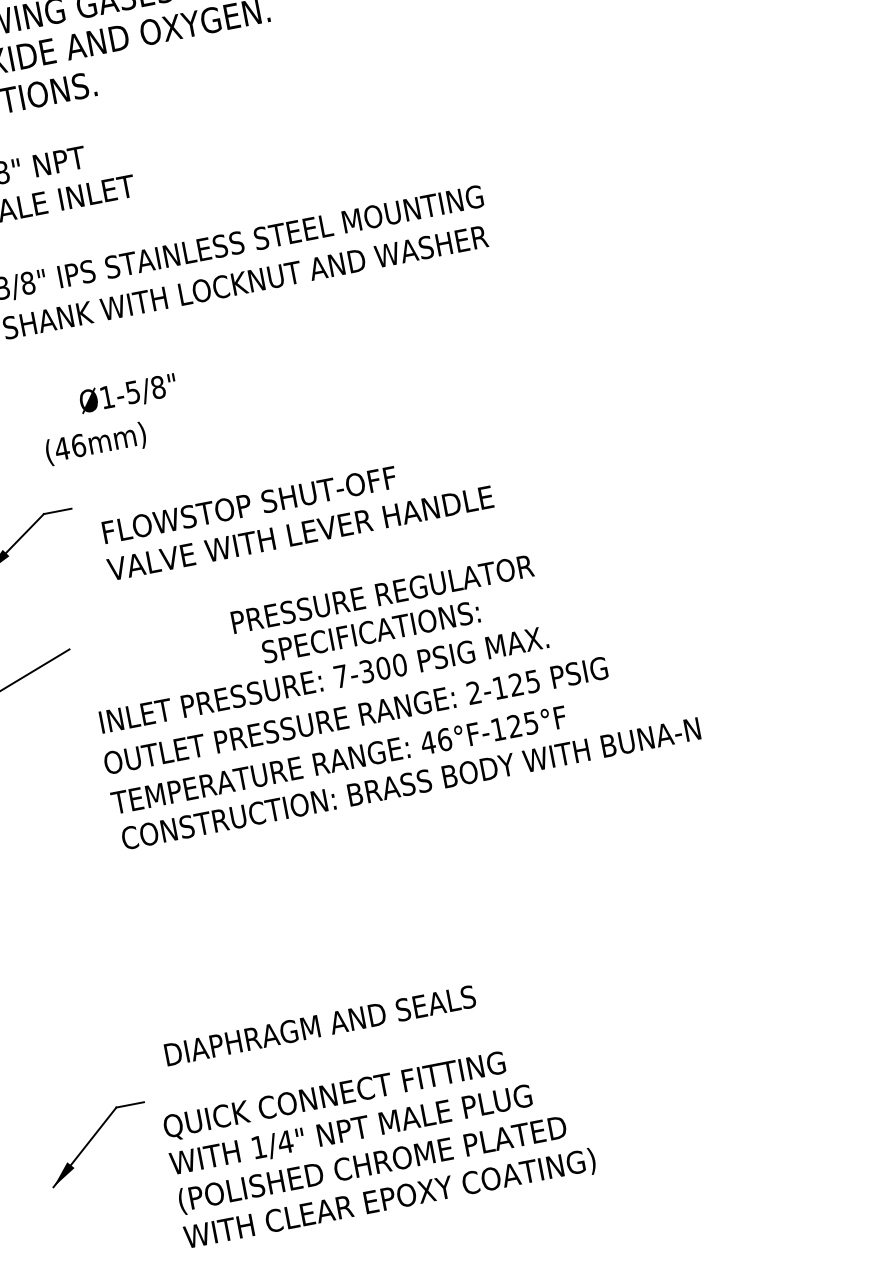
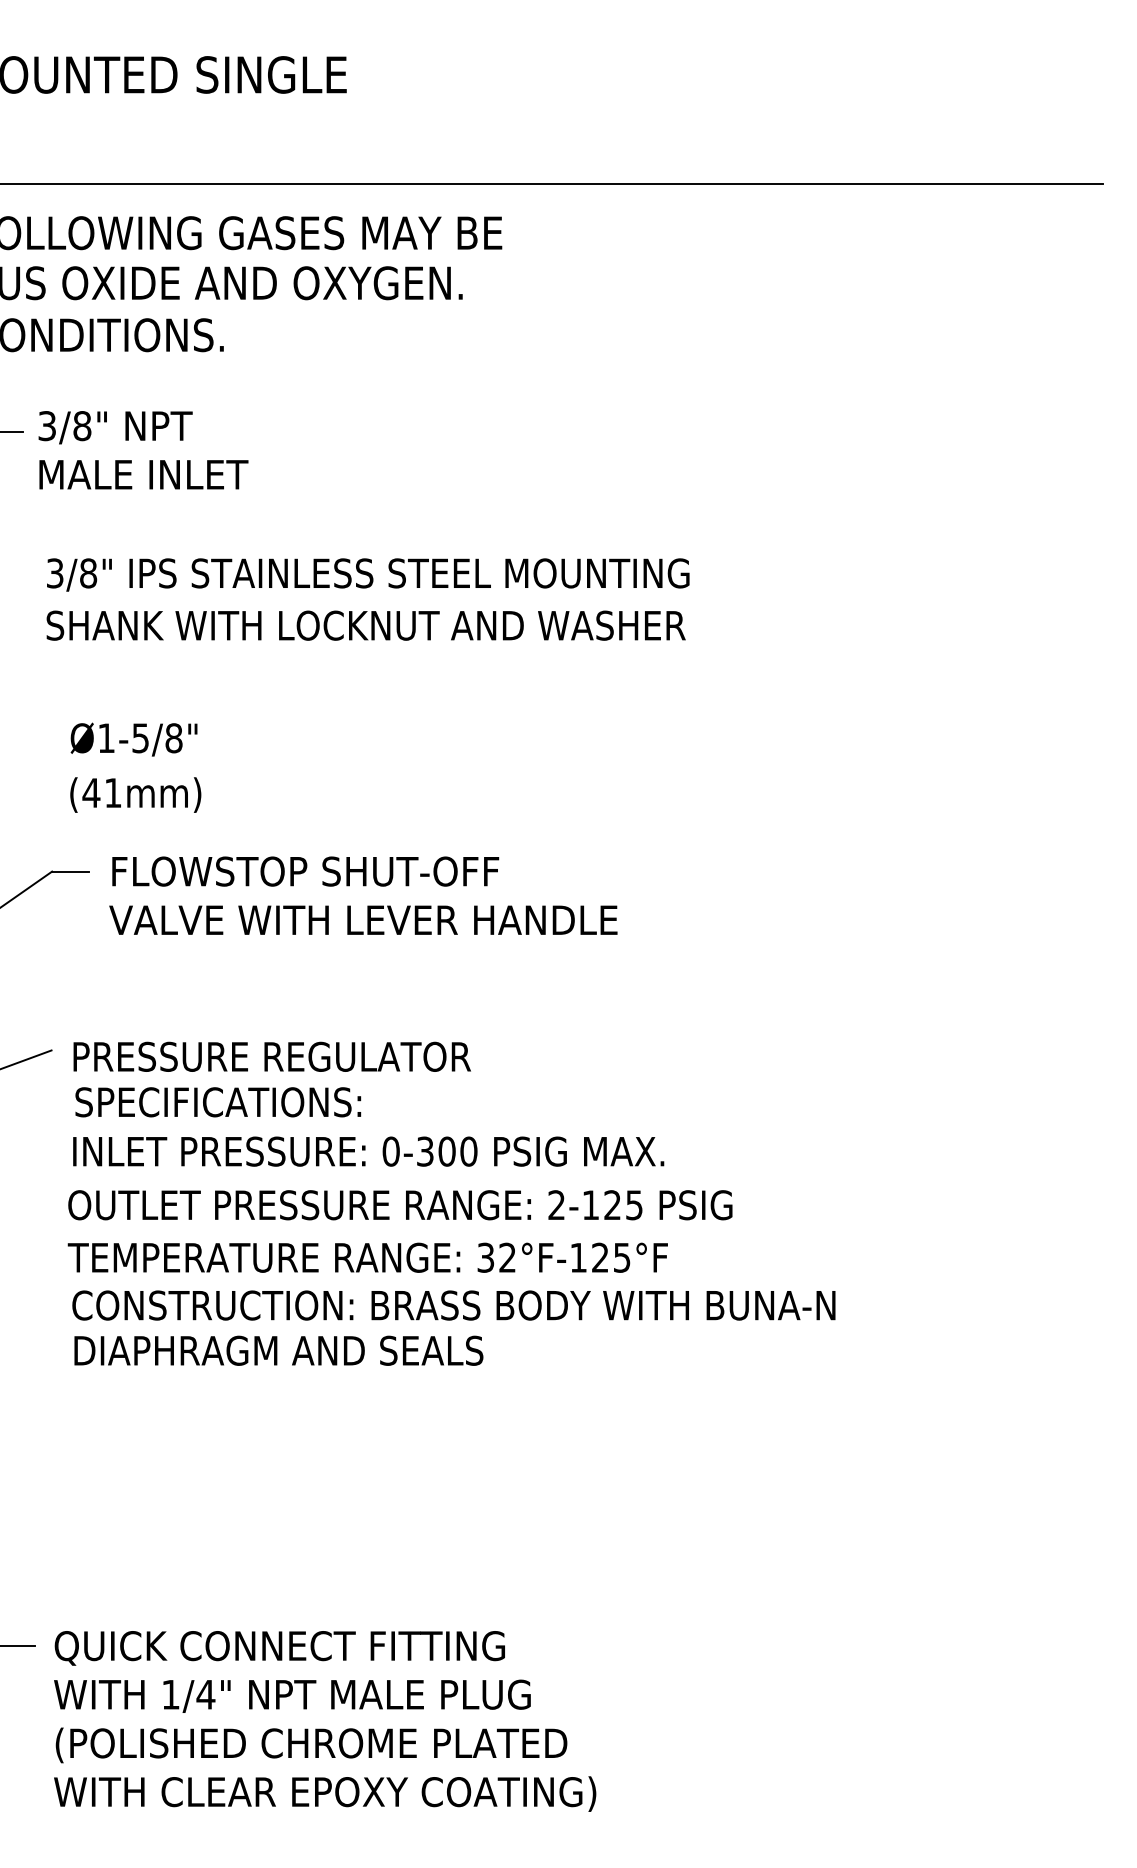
text: (127, 394) -> (133, 739), moved
text: (78, 446) -> (112, 793), (46mm) -> (41mm)
text: (296, 514) -> (363, 895), moved
text: (381, 593) -> (271, 1056), moved
text: (371, 632) -> (218, 1102), moved
text: (340, 676) -> (390, 1151), 7-300 -> 0-300
text: (436, 741) -> (496, 1257), 46°F-125°F -> 32°F-125°F
text: (319, 1025) -> (278, 1350), moved
text: (379, 1145) -> (325, 1721), moved

